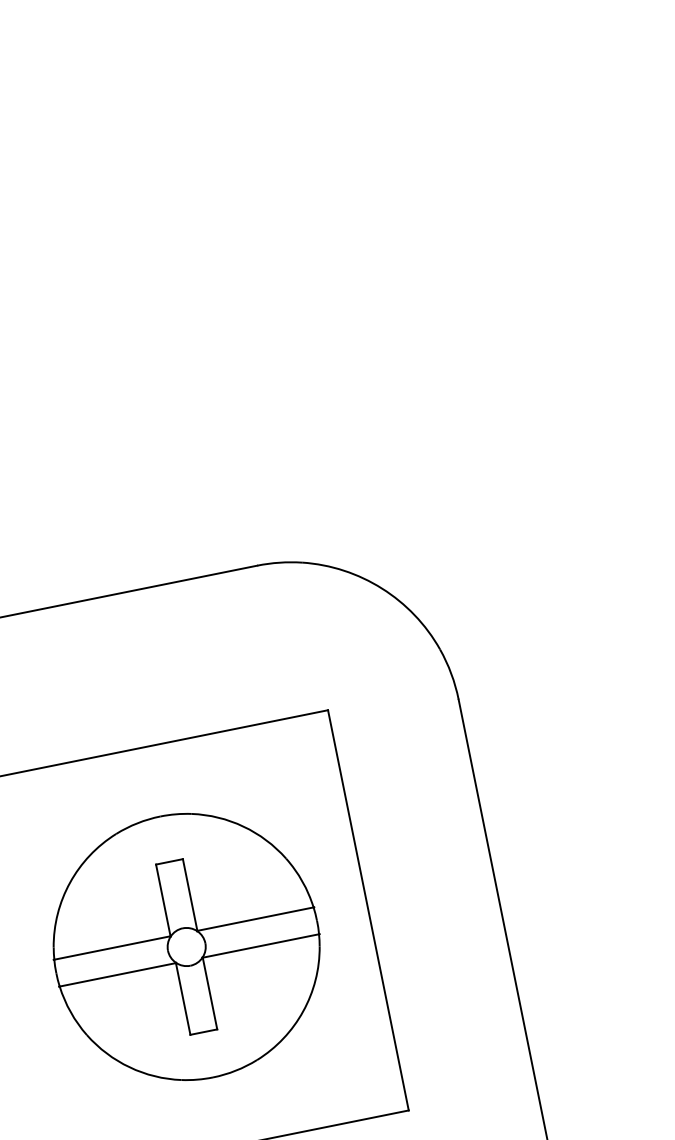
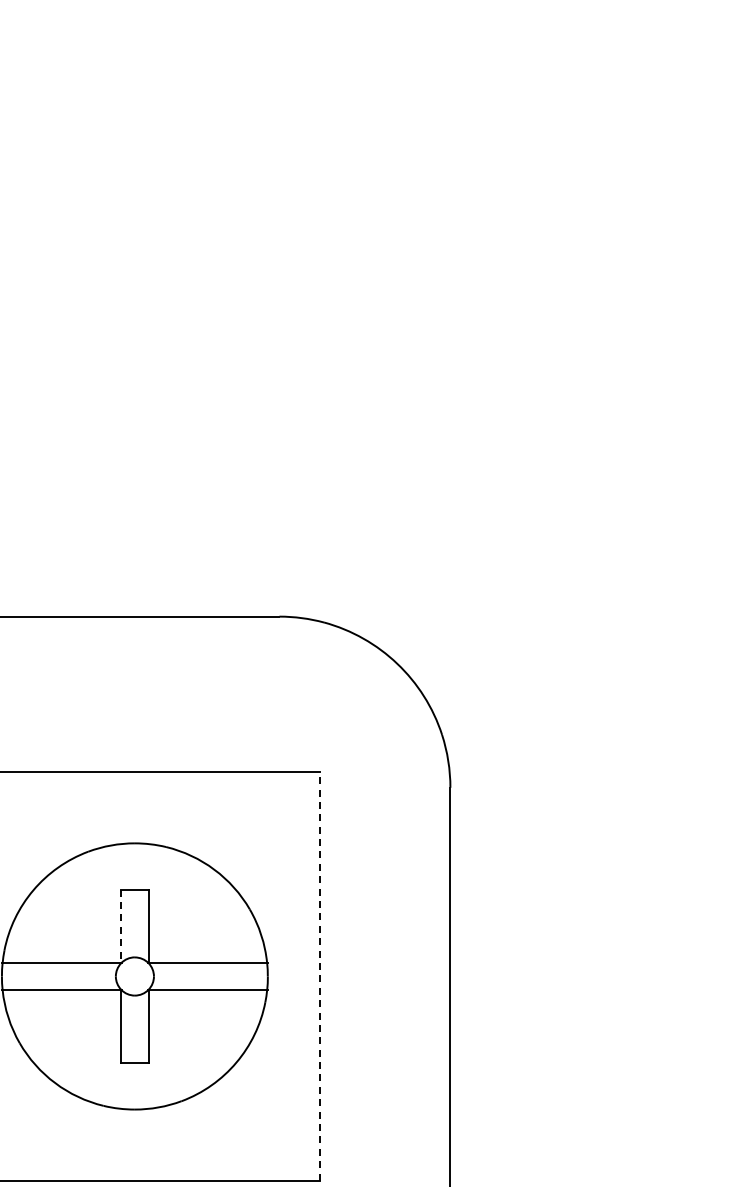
line: (163, 900) -> (121, 926), solid -> dashed
line: (368, 909) -> (320, 975), solid -> dashed

